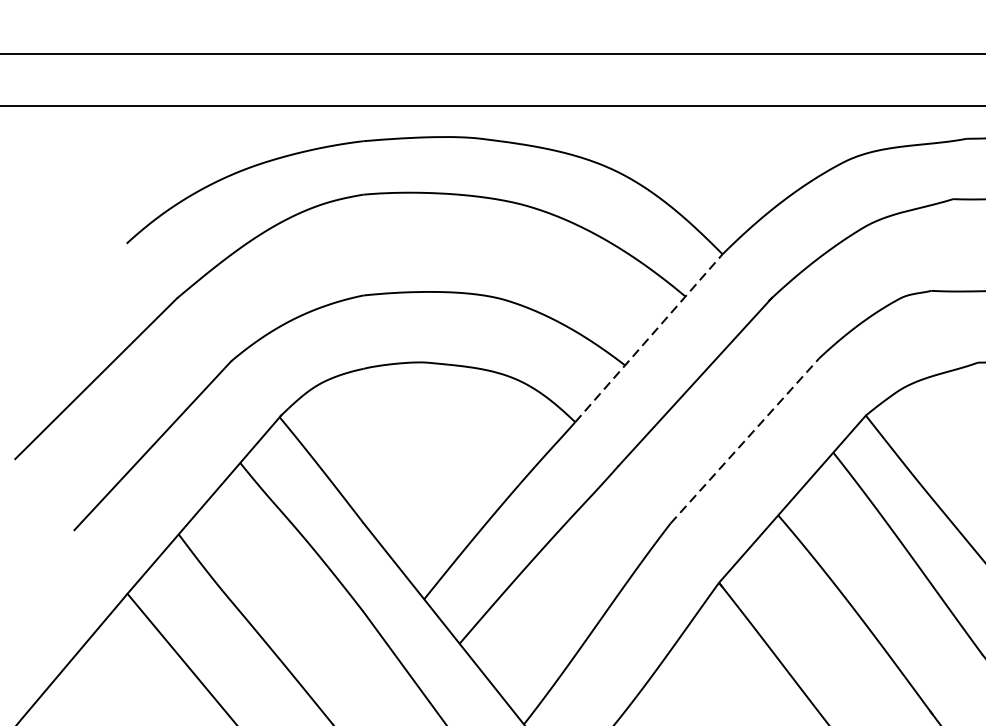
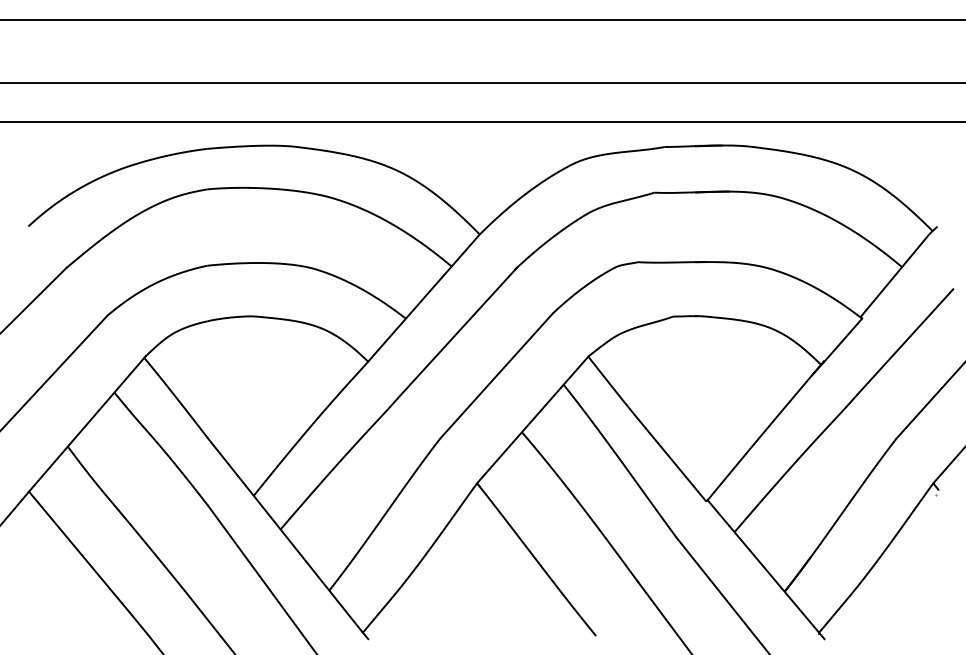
line: (649, 338) -> (424, 298), dashed -> solid
line: (745, 440) -> (497, 375), dashed -> solid

